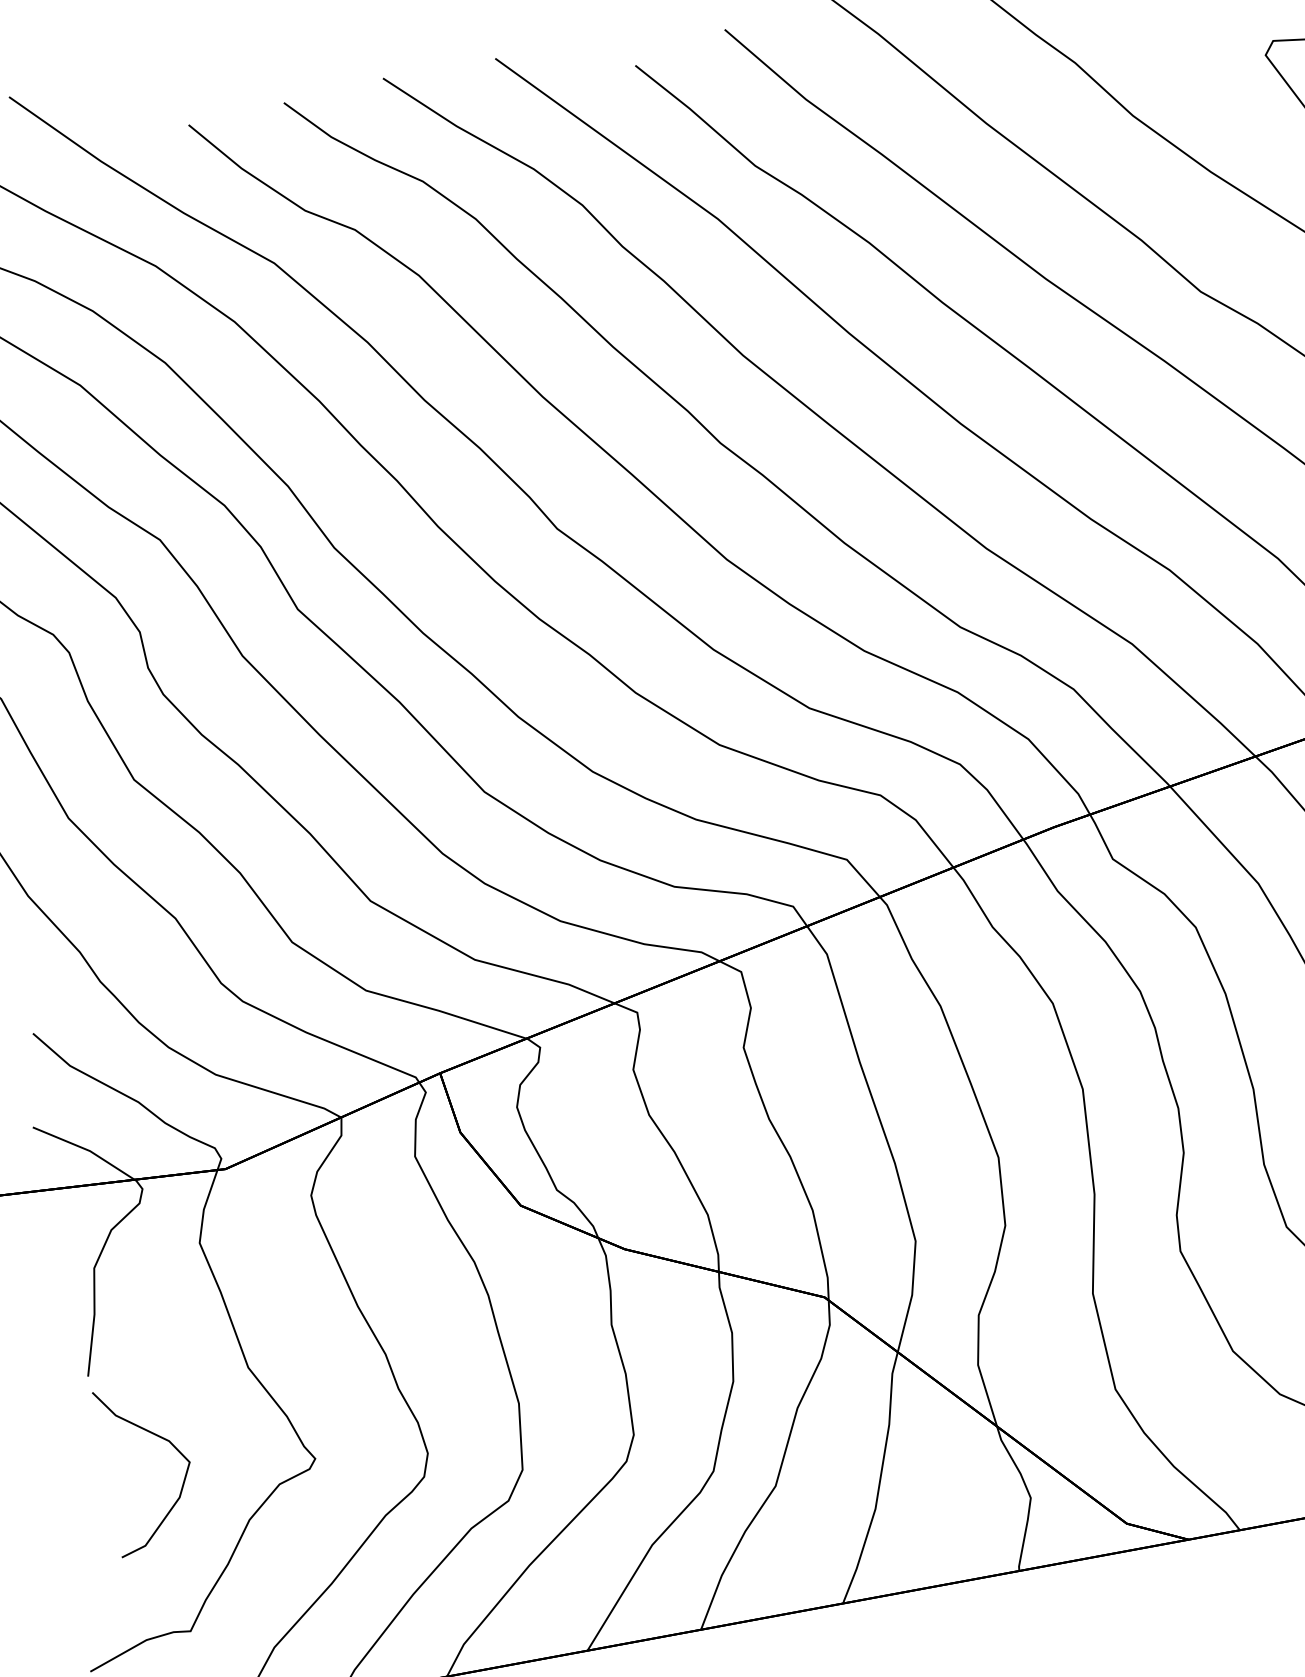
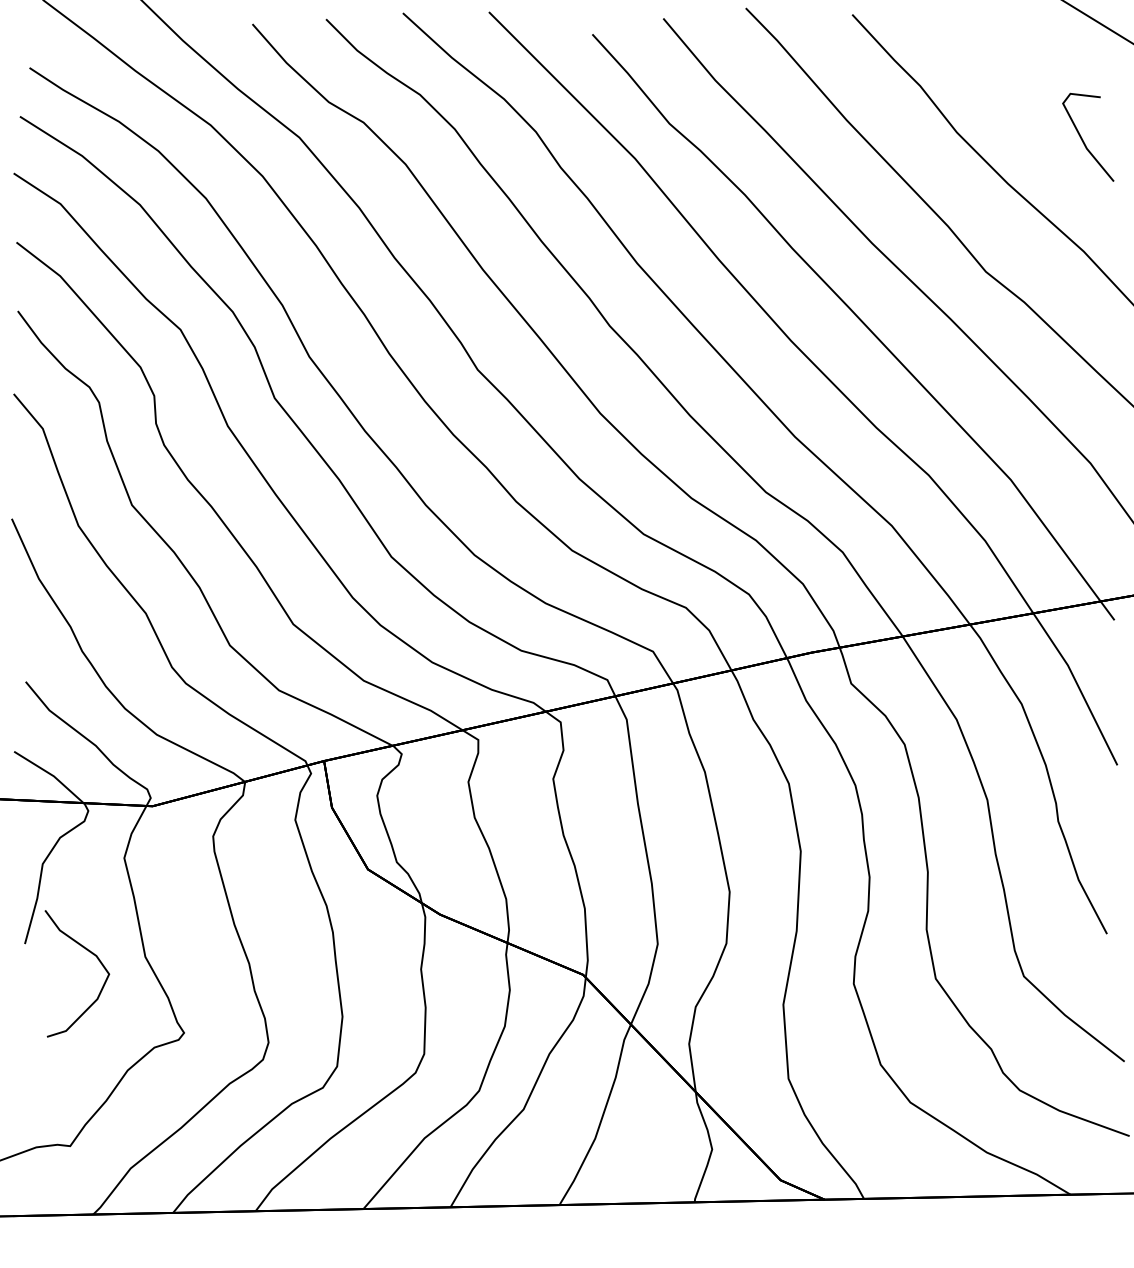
curve: (165, 1441) -> (93, 955), moved

